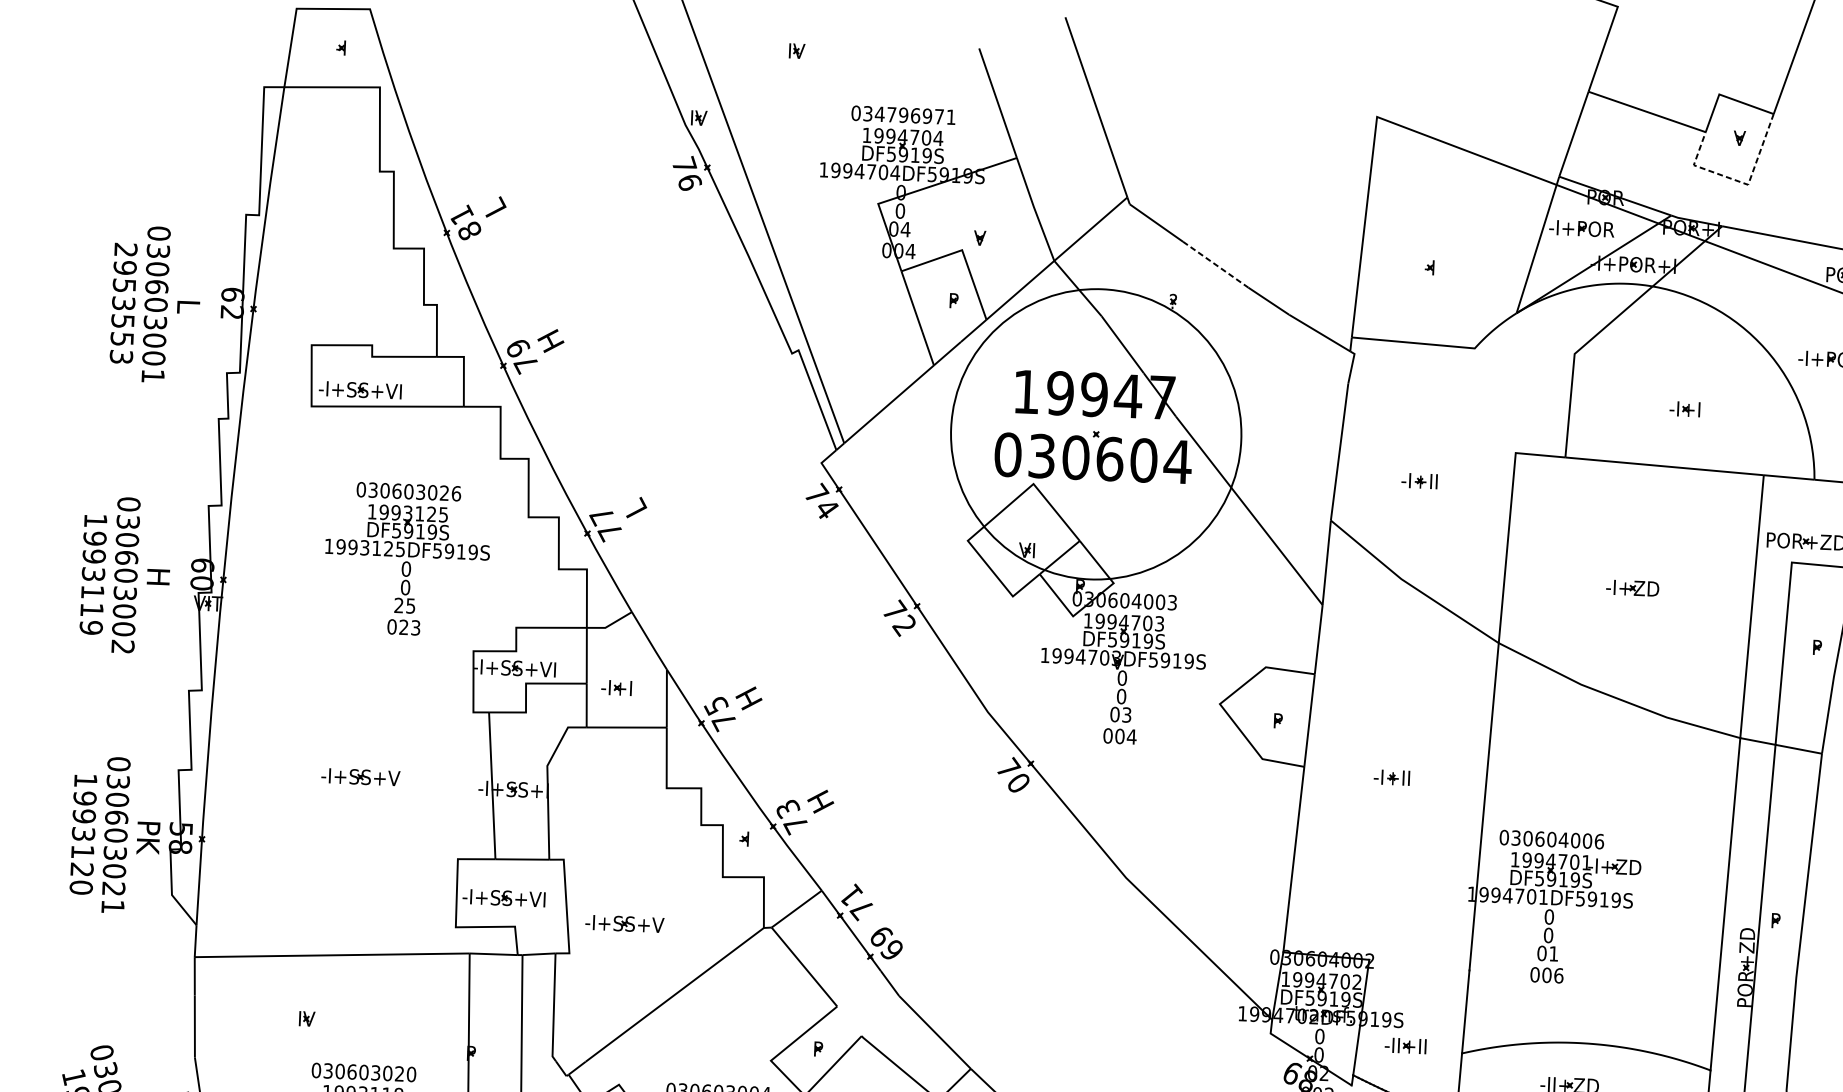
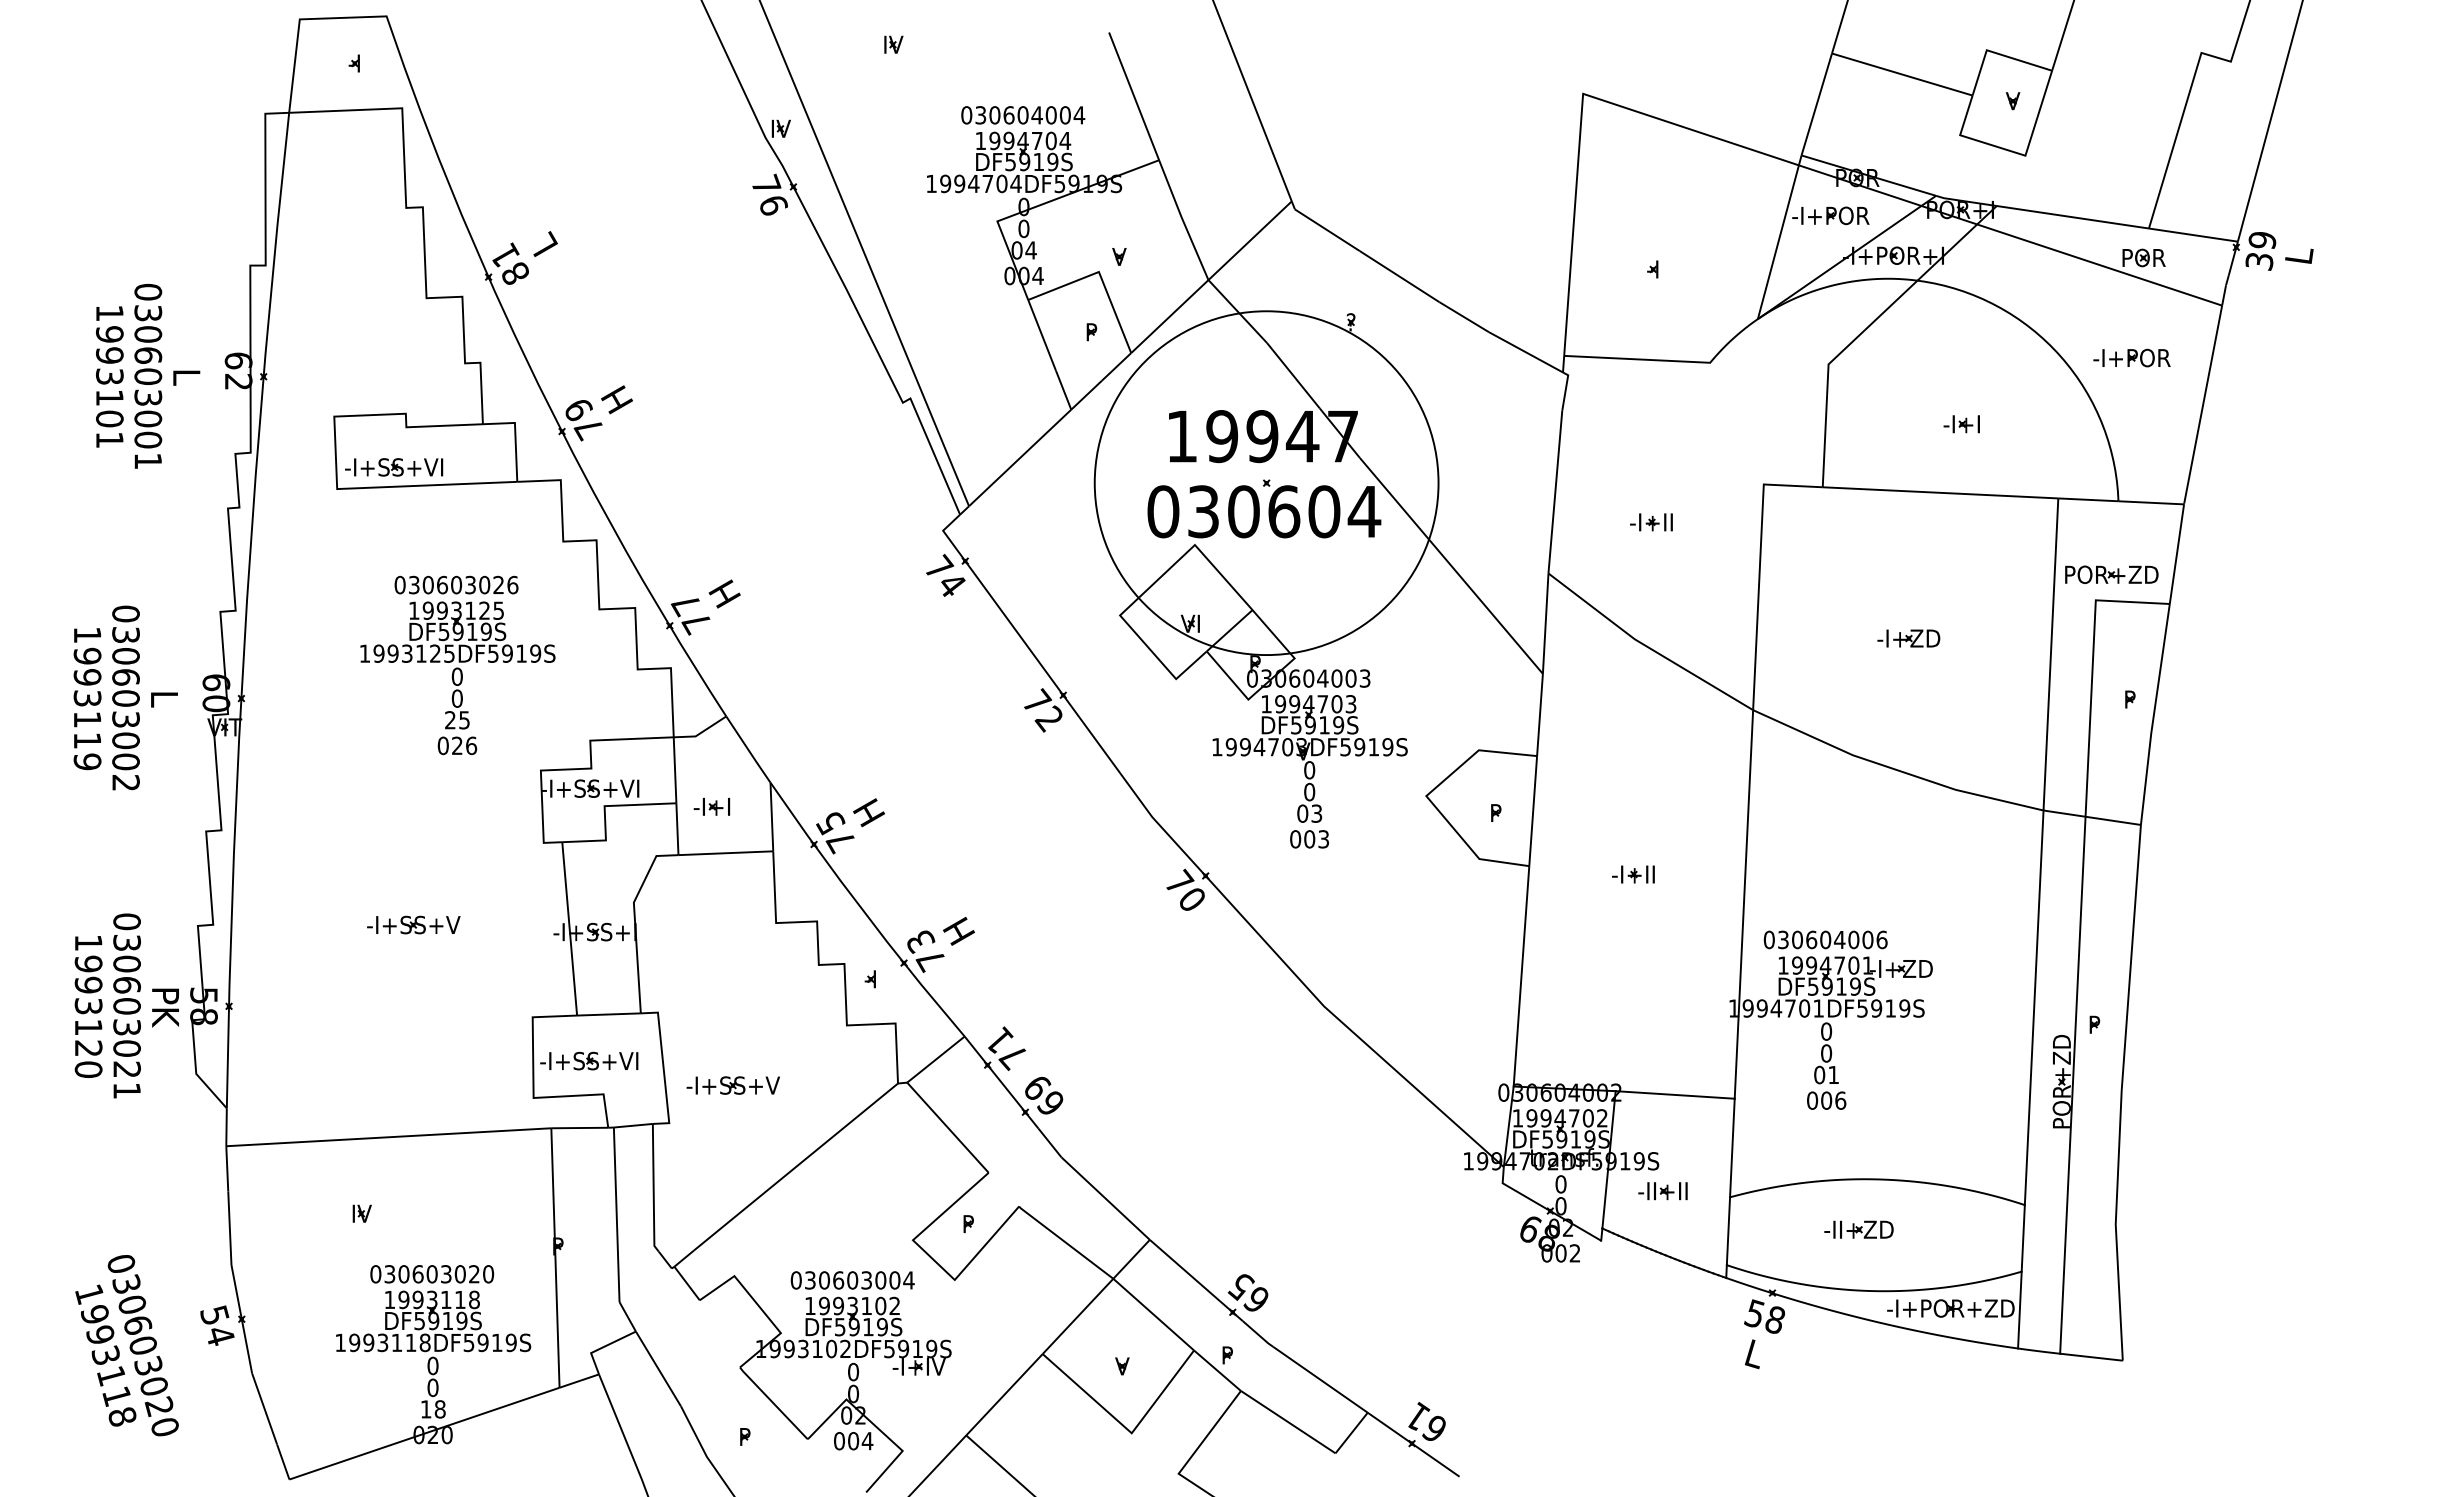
text: (915, 115) -> (1037, 115), 034796971 -> 030604004
line: (1739, 181) -> (2015, 152), dashed -> solid
line: (1215, 264) -> (1399, 276), dashed -> solid
text: (123, 303) -> (109, 376), 2953553 -> 1993101
text: (634, 508) -> (724, 593), L -> H
text: (158, 577) -> (164, 698), H -> L
text: (415, 627) -> (471, 745), 023 -> 026
text: (1131, 737) -> (1323, 839), 004 -> 003
line: (1418, 964) -> (1674, 1094), added

